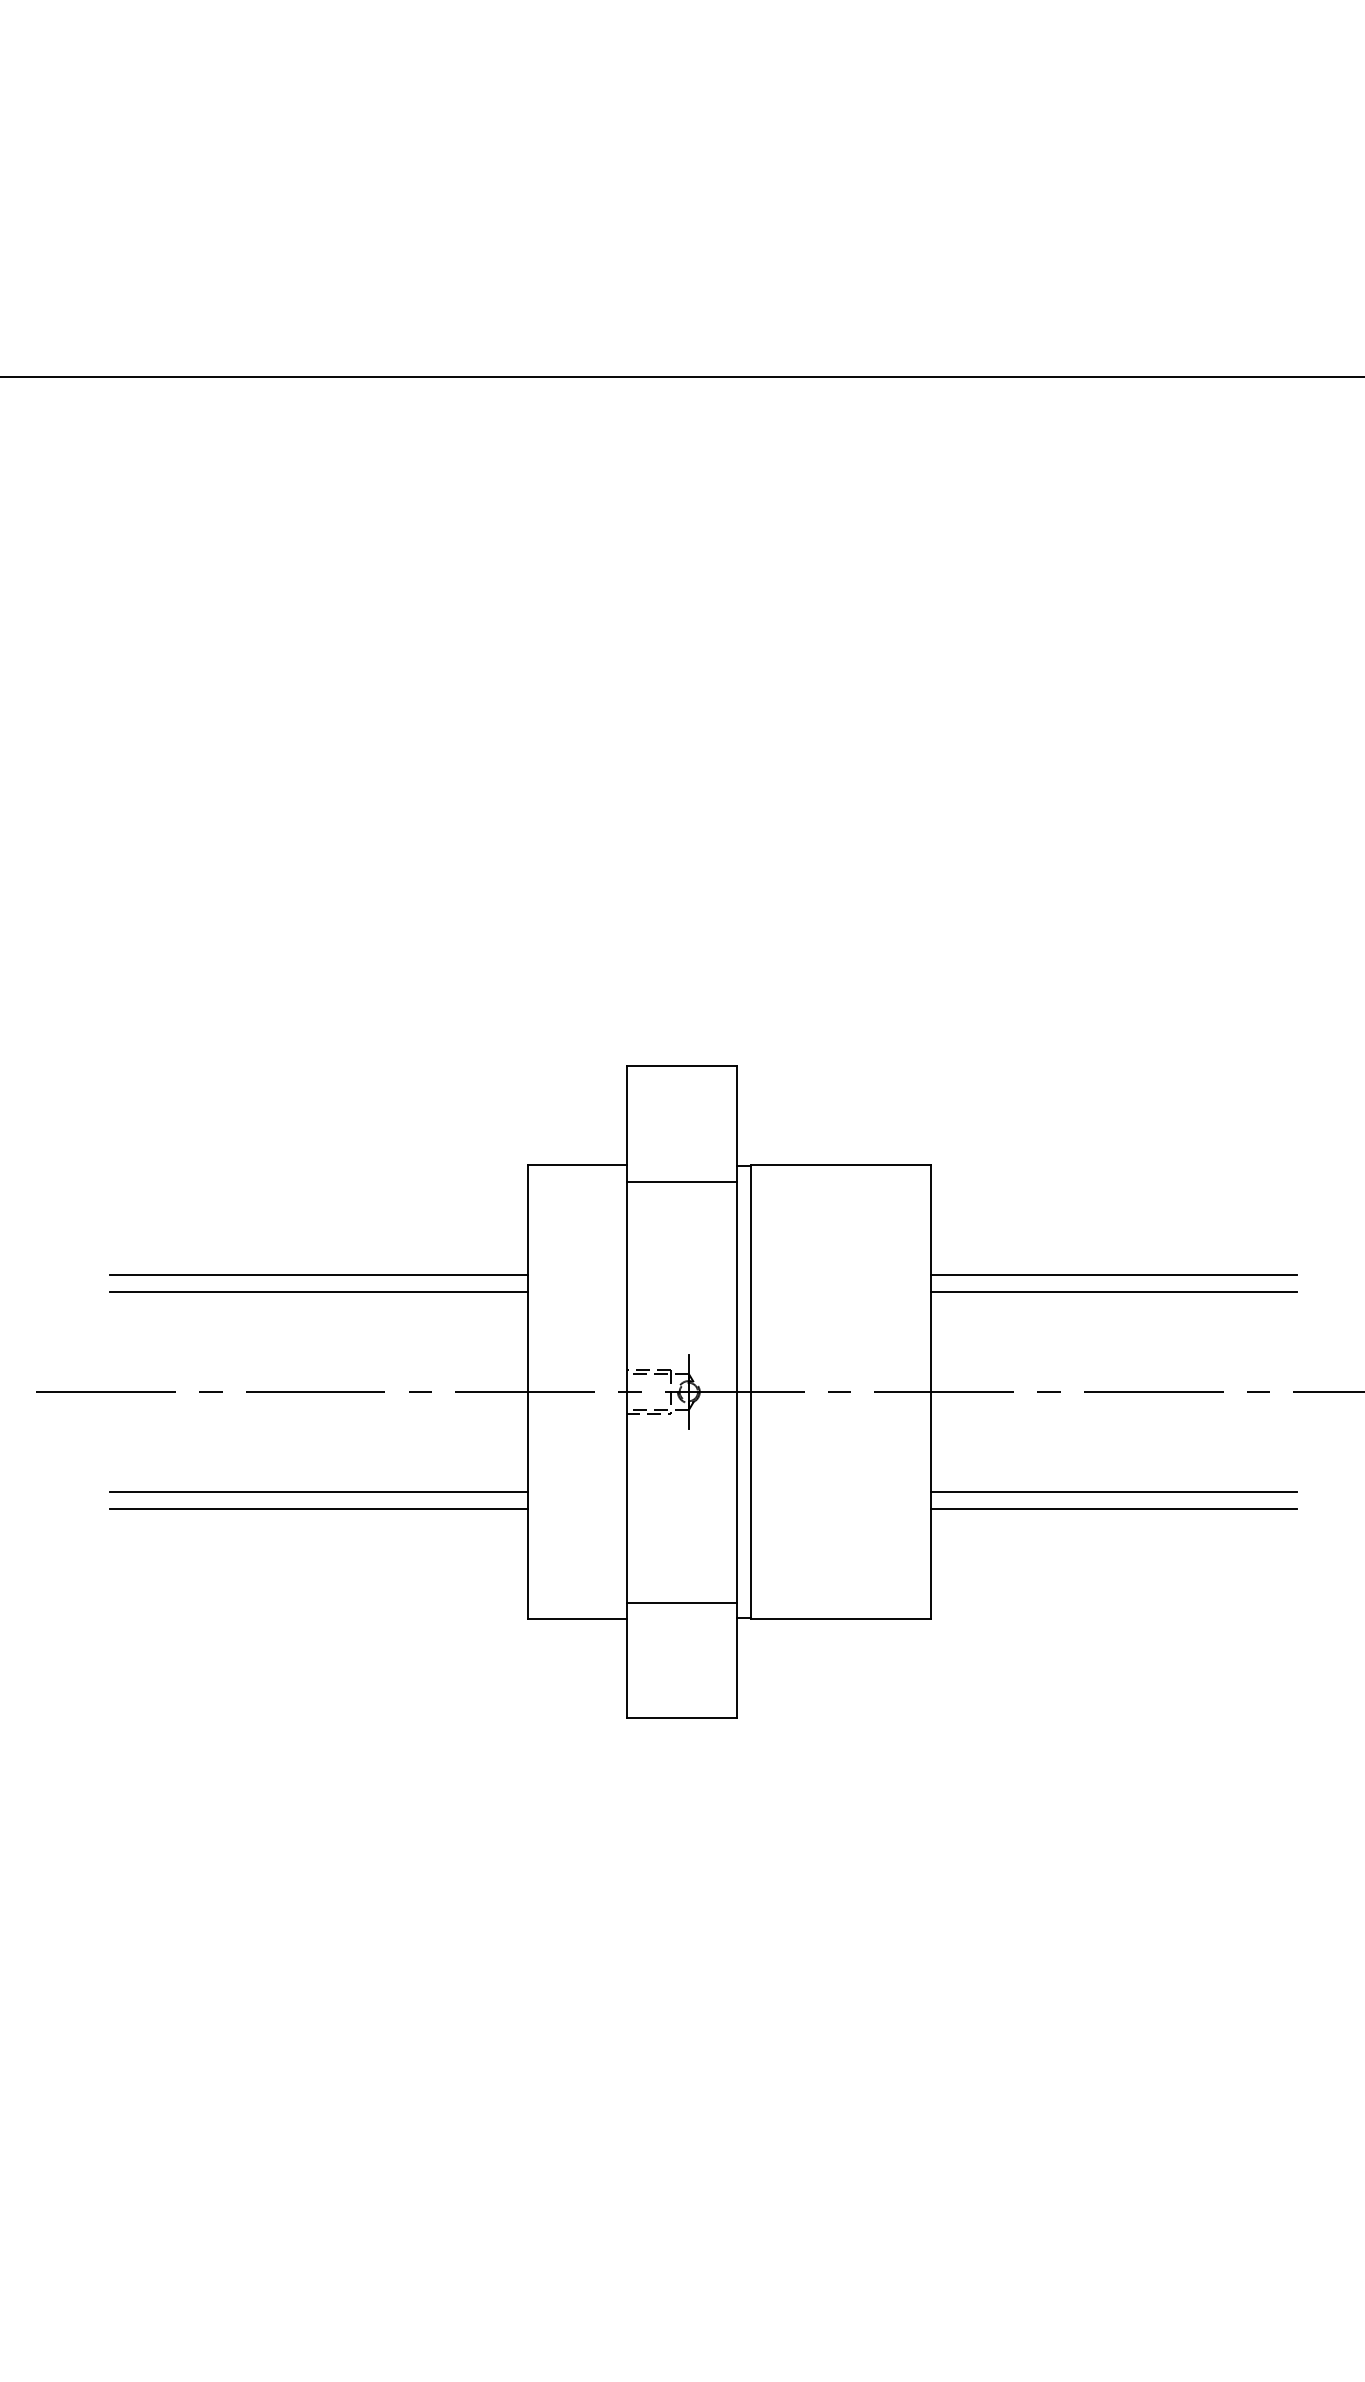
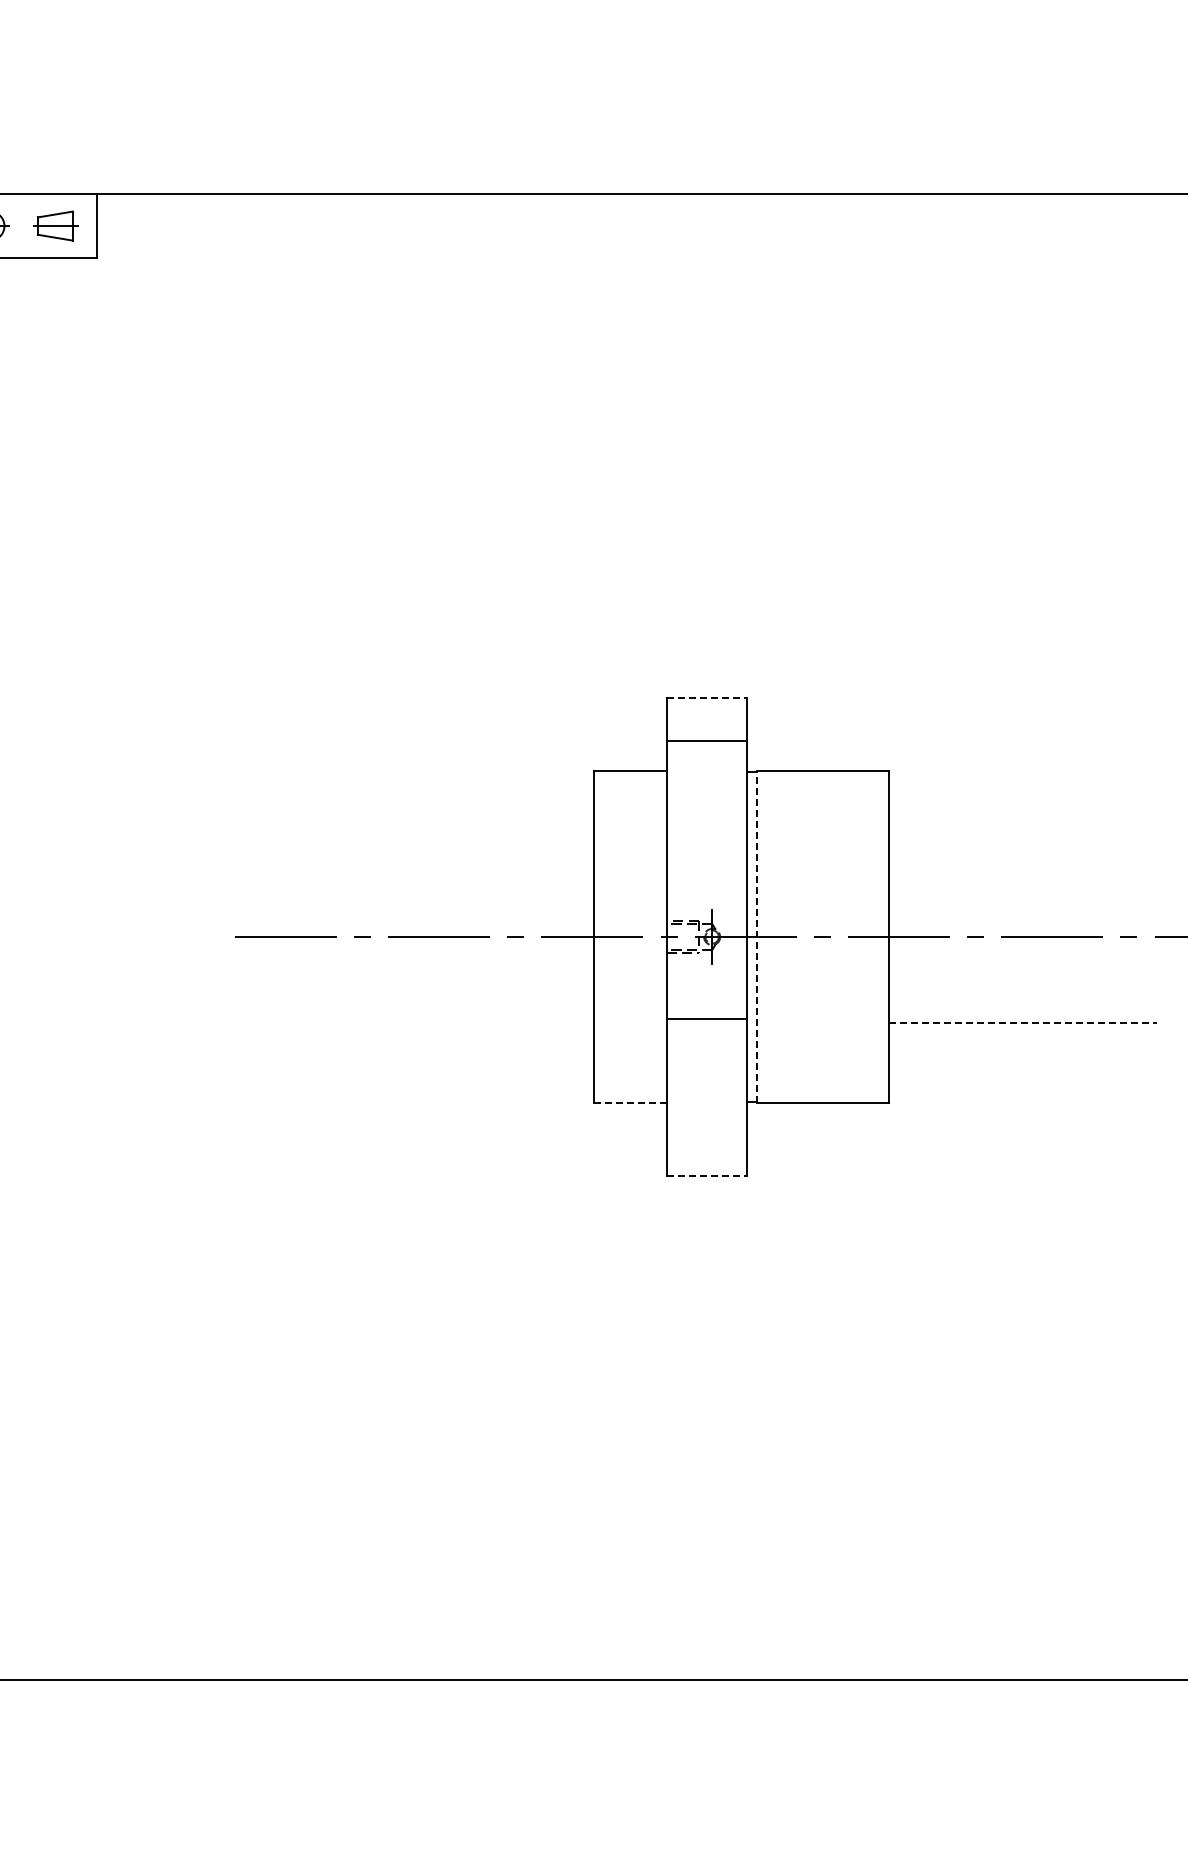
line: (682, 1066) -> (707, 698), solid -> dashed
line: (681, 1180) -> (706, 740), moved
line: (318, 1275) -> (441, 851), removed
line: (1114, 1275) -> (1023, 851), removed
line: (318, 1291) -> (441, 863), removed
line: (1114, 1291) -> (1023, 863), removed
line: (750, 1391) -> (757, 936), solid -> dashed
line: (318, 1492) -> (441, 1010), removed
line: (1114, 1492) -> (1023, 1010), removed
line: (318, 1508) -> (441, 1022), removed
line: (1114, 1508) -> (1023, 1022), solid -> dashed
line: (681, 1603) -> (706, 1019), moved
line: (575, 1619) -> (629, 1103), solid -> dashed
line: (682, 1717) -> (707, 1175), solid -> dashed

